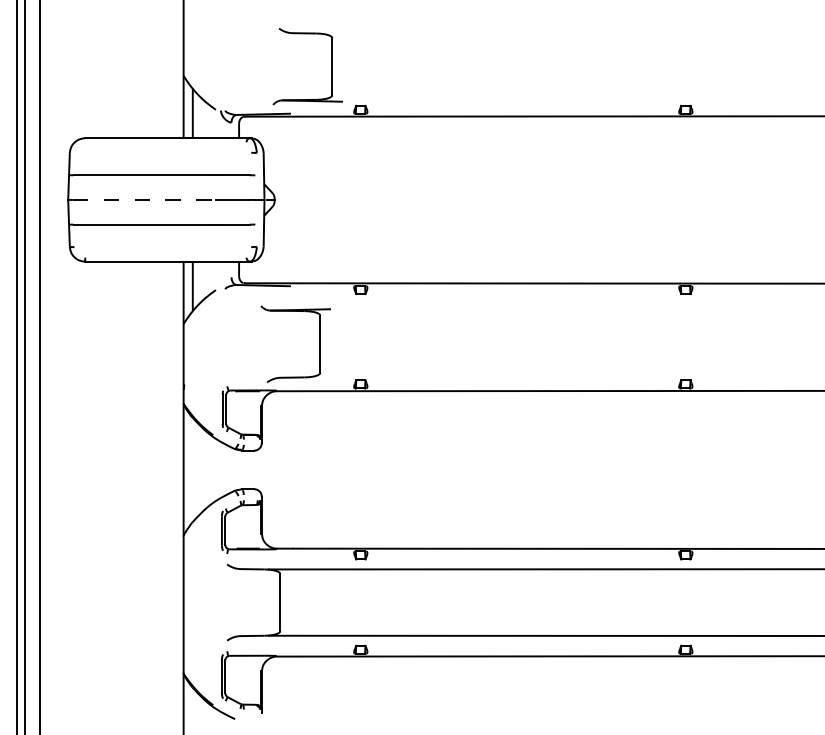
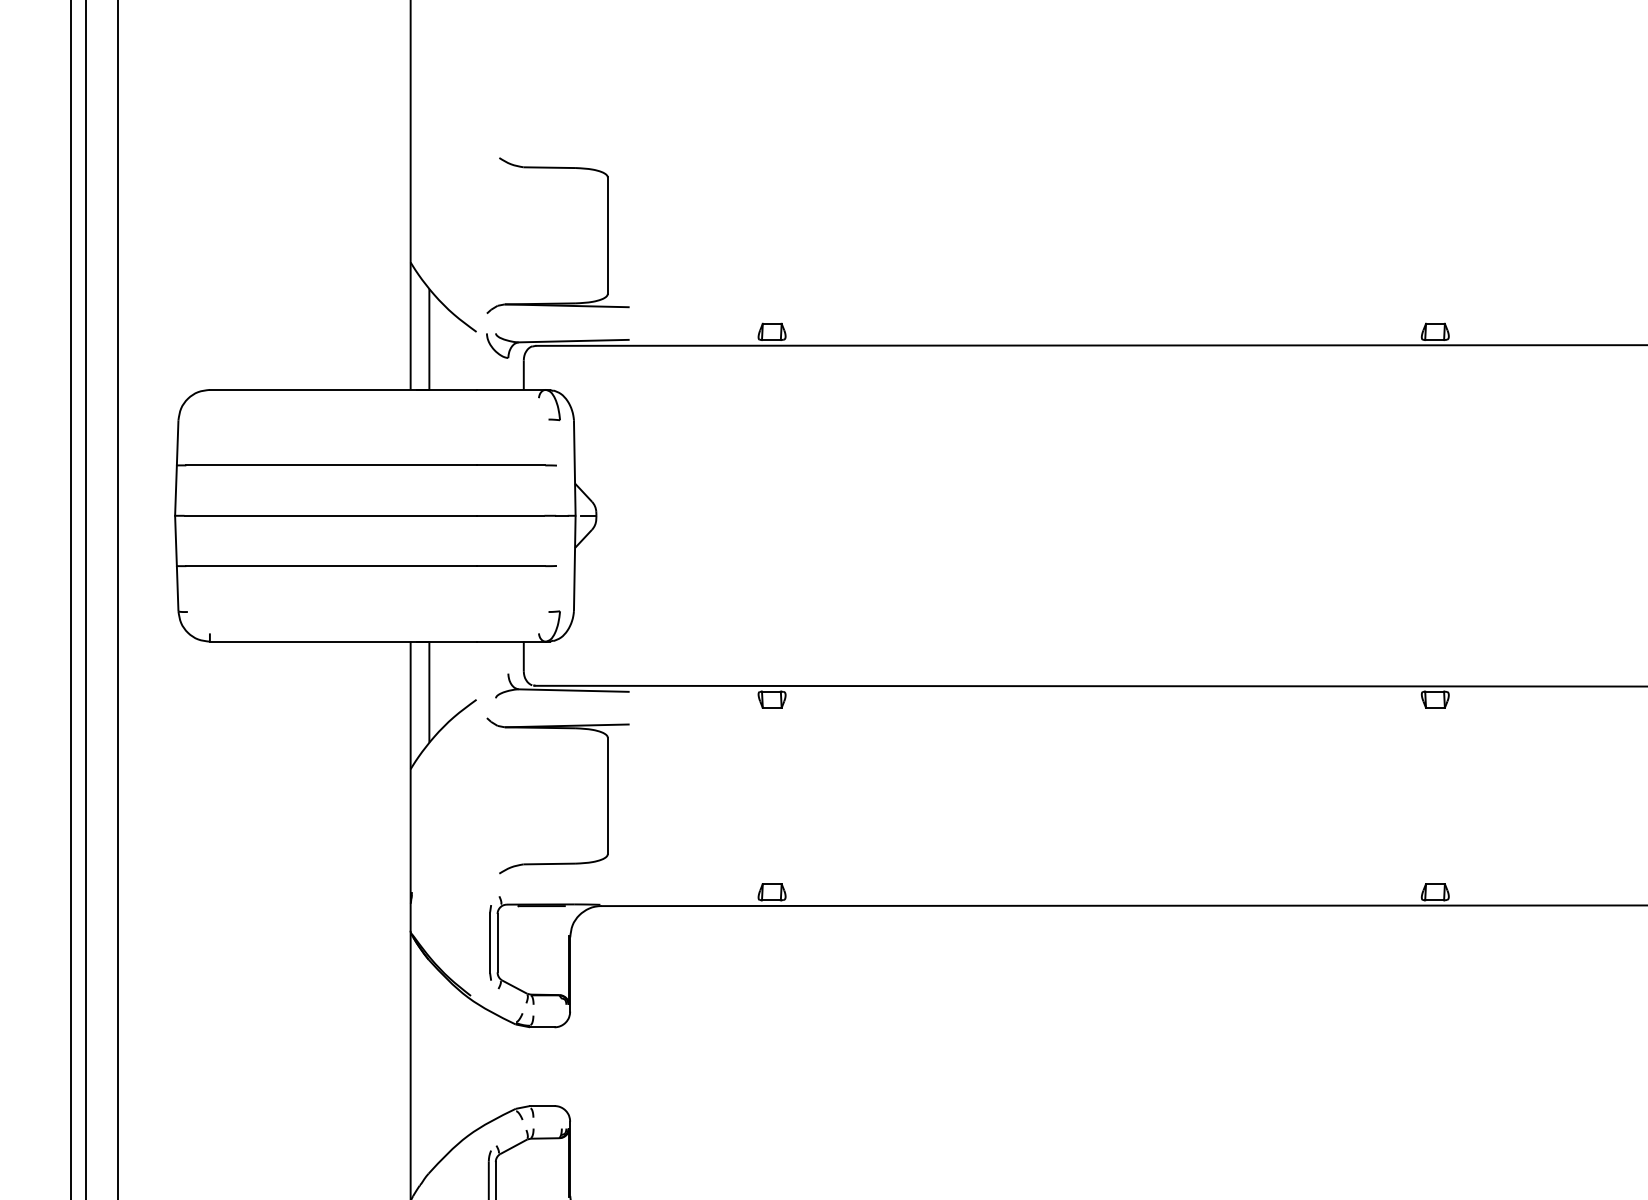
part: (331, 66) -> (606, 235), moved
line: (144, 199) -> (330, 514), dashed -> solid
part: (319, 343) -> (606, 794), moved

